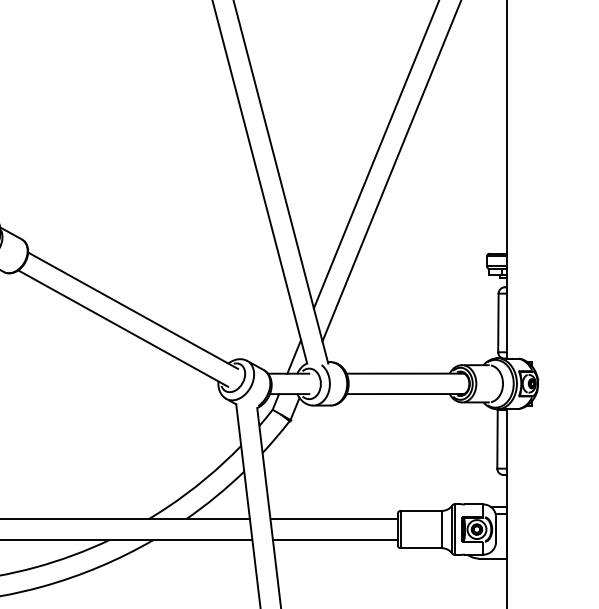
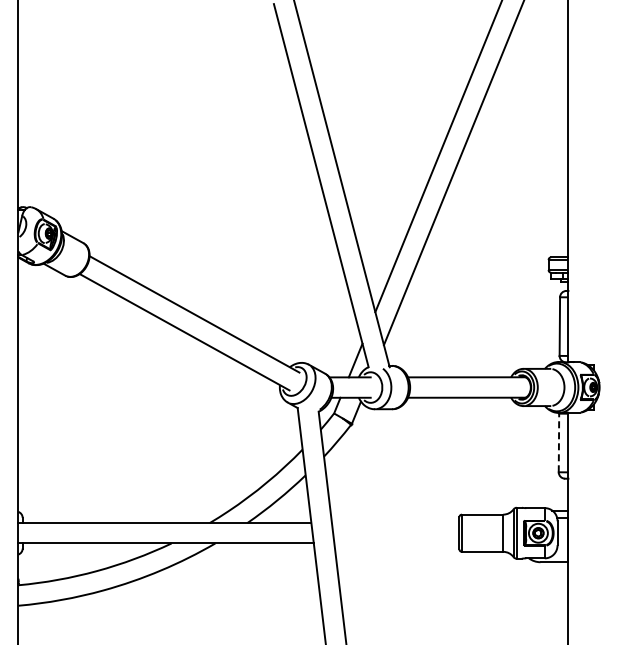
line: (497, 438) -> (558, 442), solid -> dashed
line: (334, 519) -> (395, 523), removed
line: (335, 539) -> (396, 543), removed

